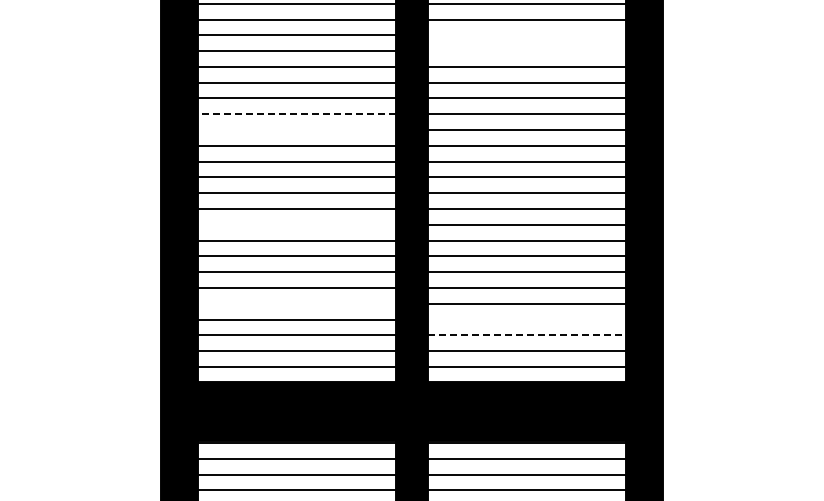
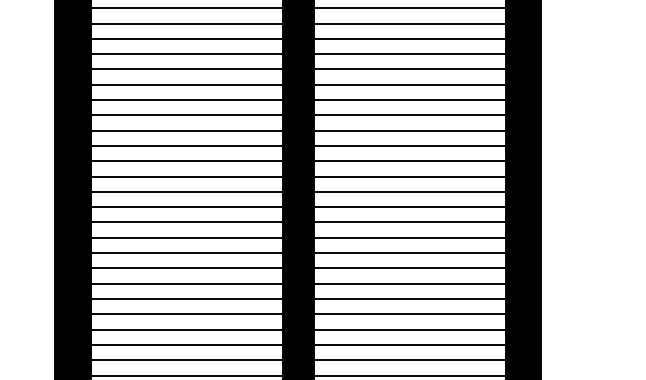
line: (526, 35) -> (409, 54), added
line: (526, 51) -> (409, 69), added
line: (296, 114) -> (186, 130), dashed -> solid
line: (296, 130) -> (186, 146), added
line: (296, 224) -> (186, 237), added
line: (296, 303) -> (186, 313), added
line: (526, 319) -> (409, 329), added
line: (527, 335) -> (410, 344), dashed -> solid

